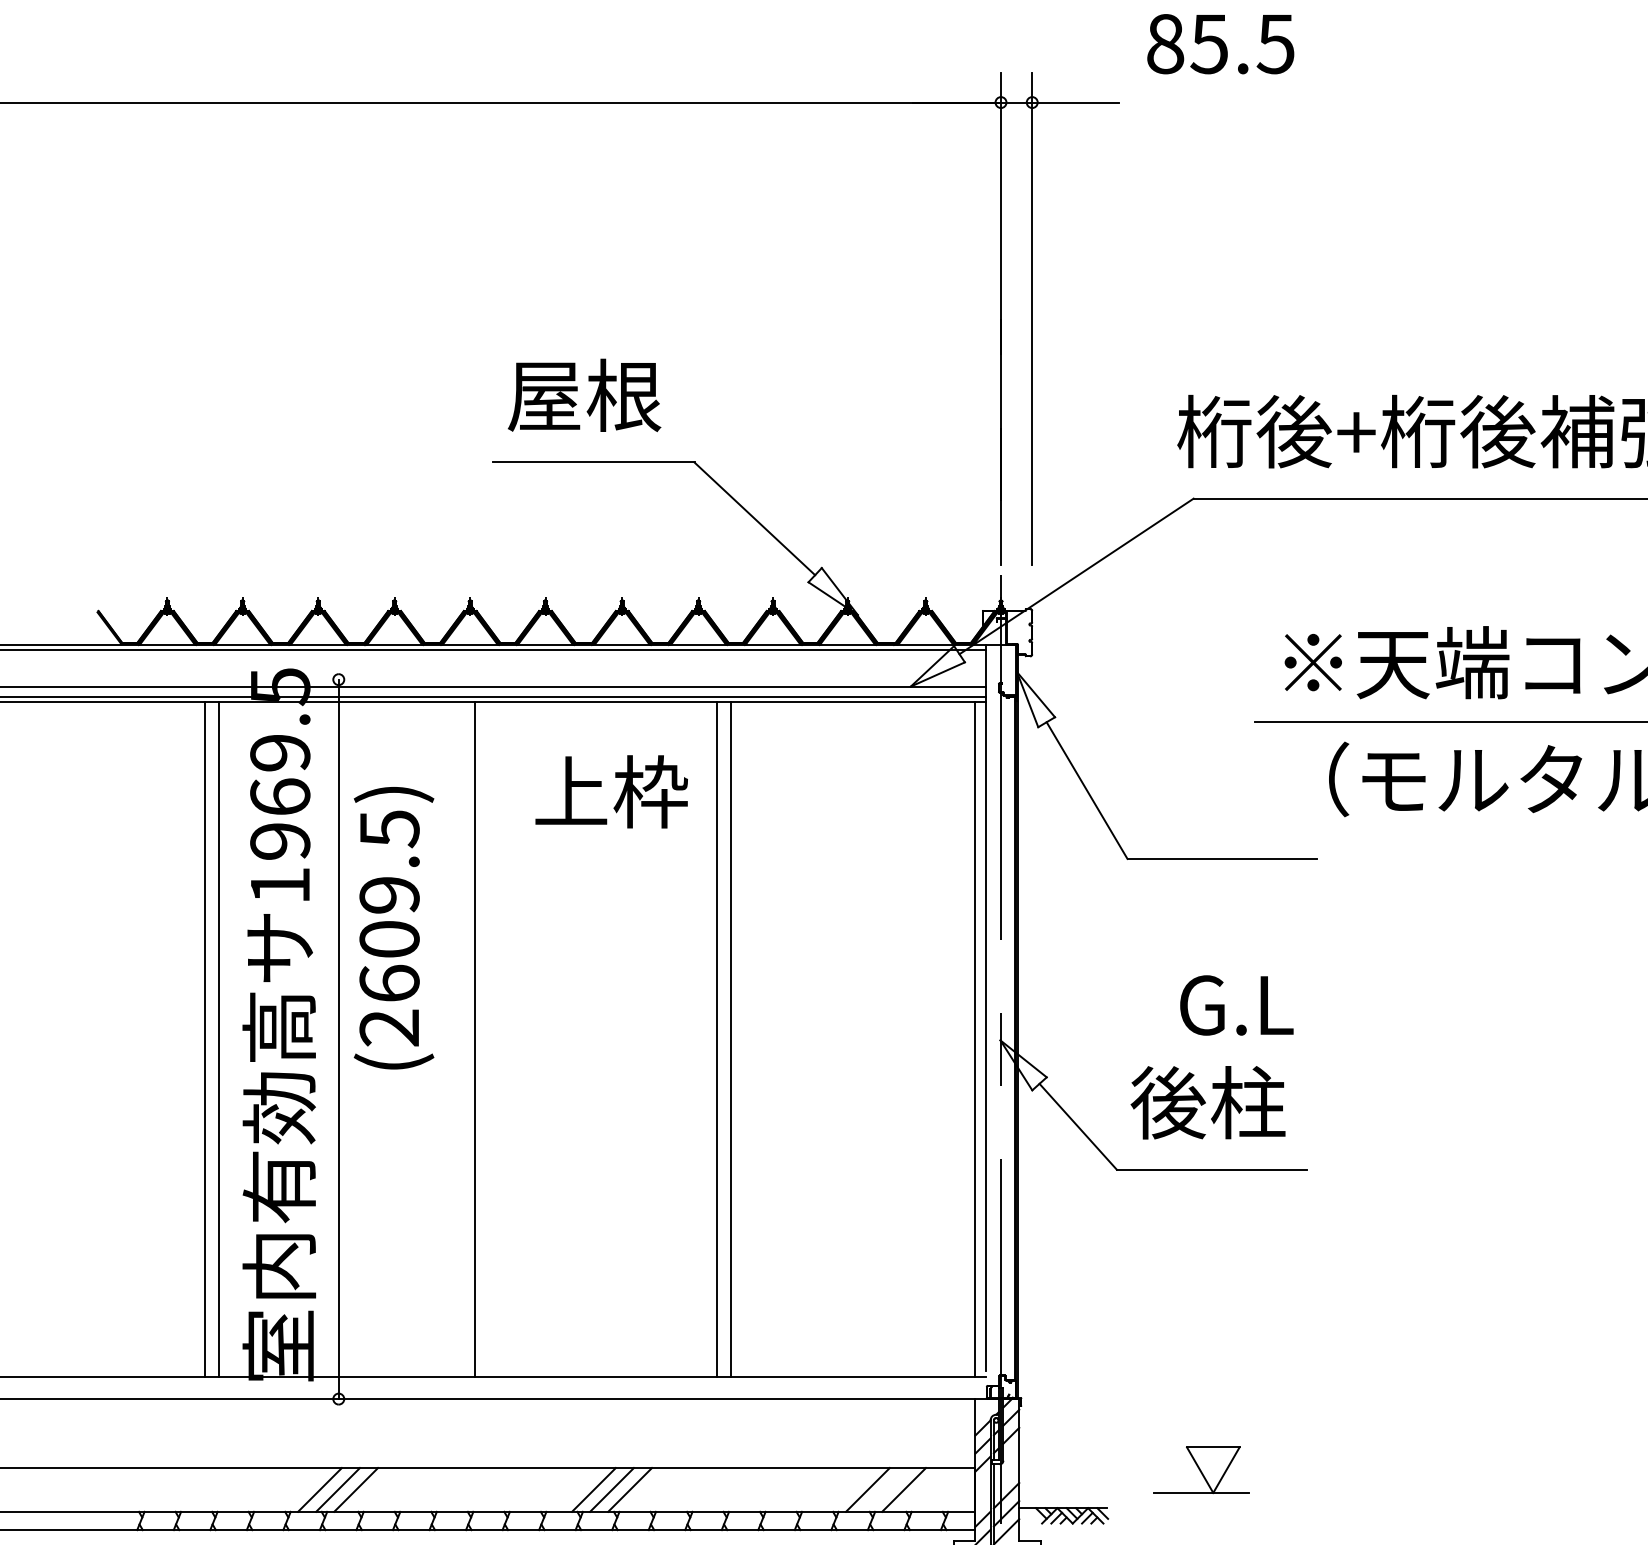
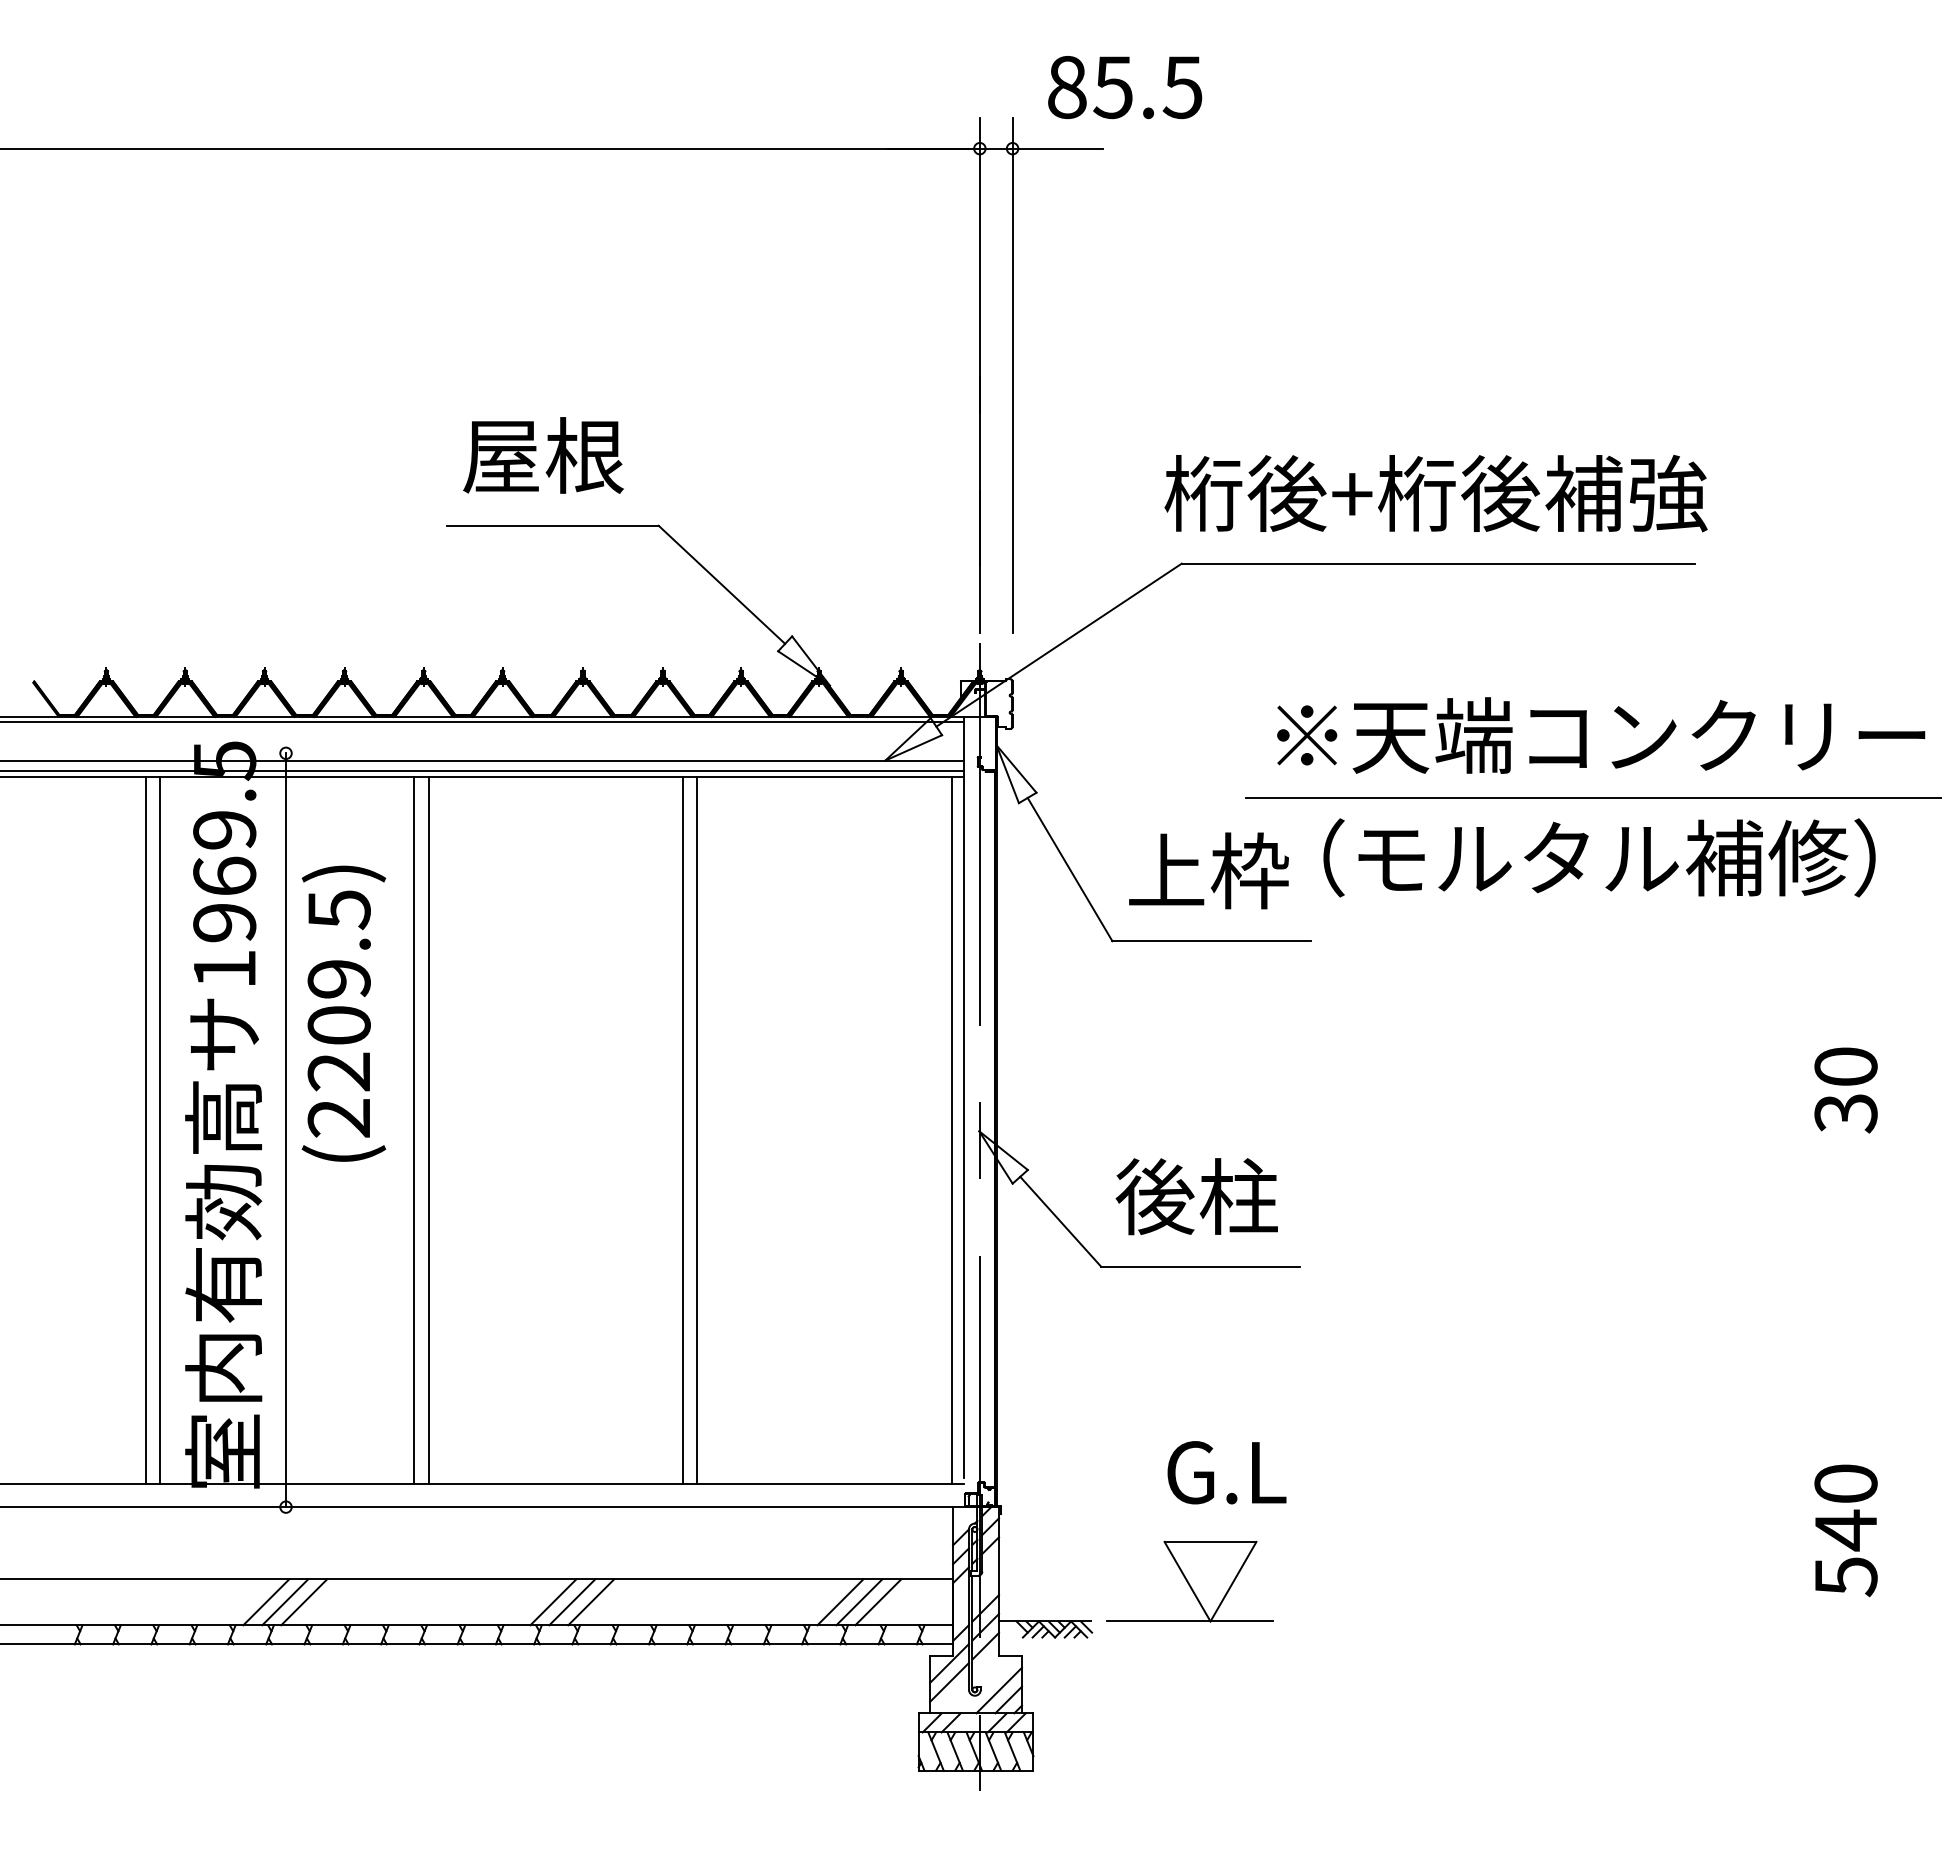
text: (1221, 44) -> (1125, 87), moved
text: (611, 791) -> (1208, 870), moved
text: (388, 983) -> (338, 1071), (2609.5) -> (2209.5)
text: (1236, 1005) -> (1226, 1472), moved
line: (461, 1038) -> (414, 1129), added
part: (1201, 1470) -> (1189, 1581), size x1.67
line: (886, 1490) -> (859, 1602), added

